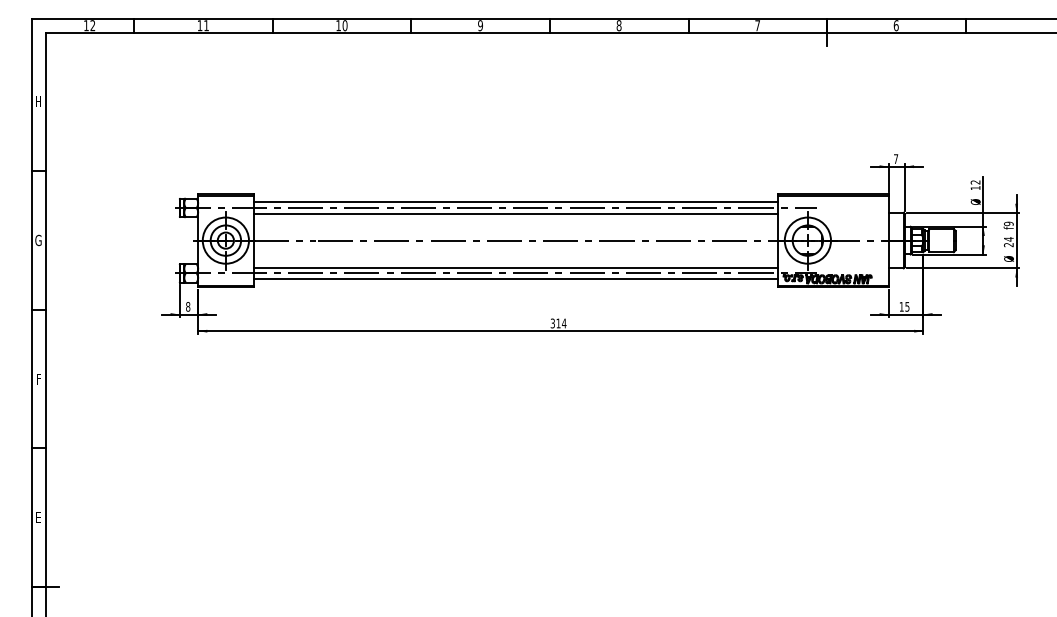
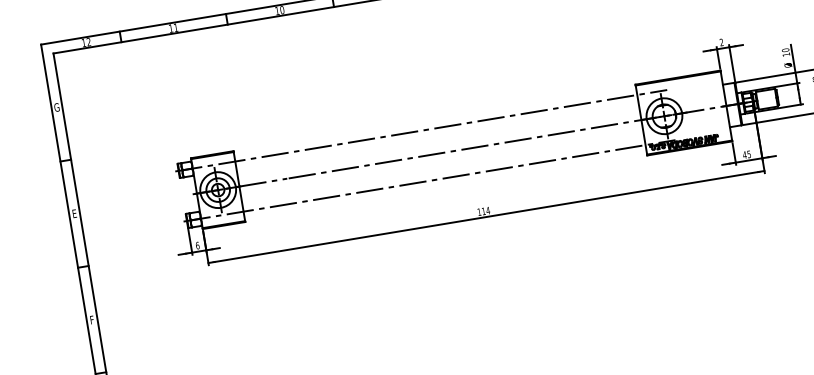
text: (38, 101) -> (56, 107), H -> G
text: (896, 158) -> (721, 42), 7 -> 2
text: (975, 182) -> (785, 50), 12 -> 10
line: (515, 202) -> (435, 124), removed
line: (515, 213) -> (436, 132), removed
text: (38, 240) -> (74, 213), G -> E
line: (515, 267) -> (443, 173), removed
line: (515, 279) -> (445, 183), removed
text: (188, 306) -> (197, 245), 8 -> 6
text: (901, 306) -> (744, 154), 15 -> 45
text: (552, 323) -> (479, 212), 314 -> 114

